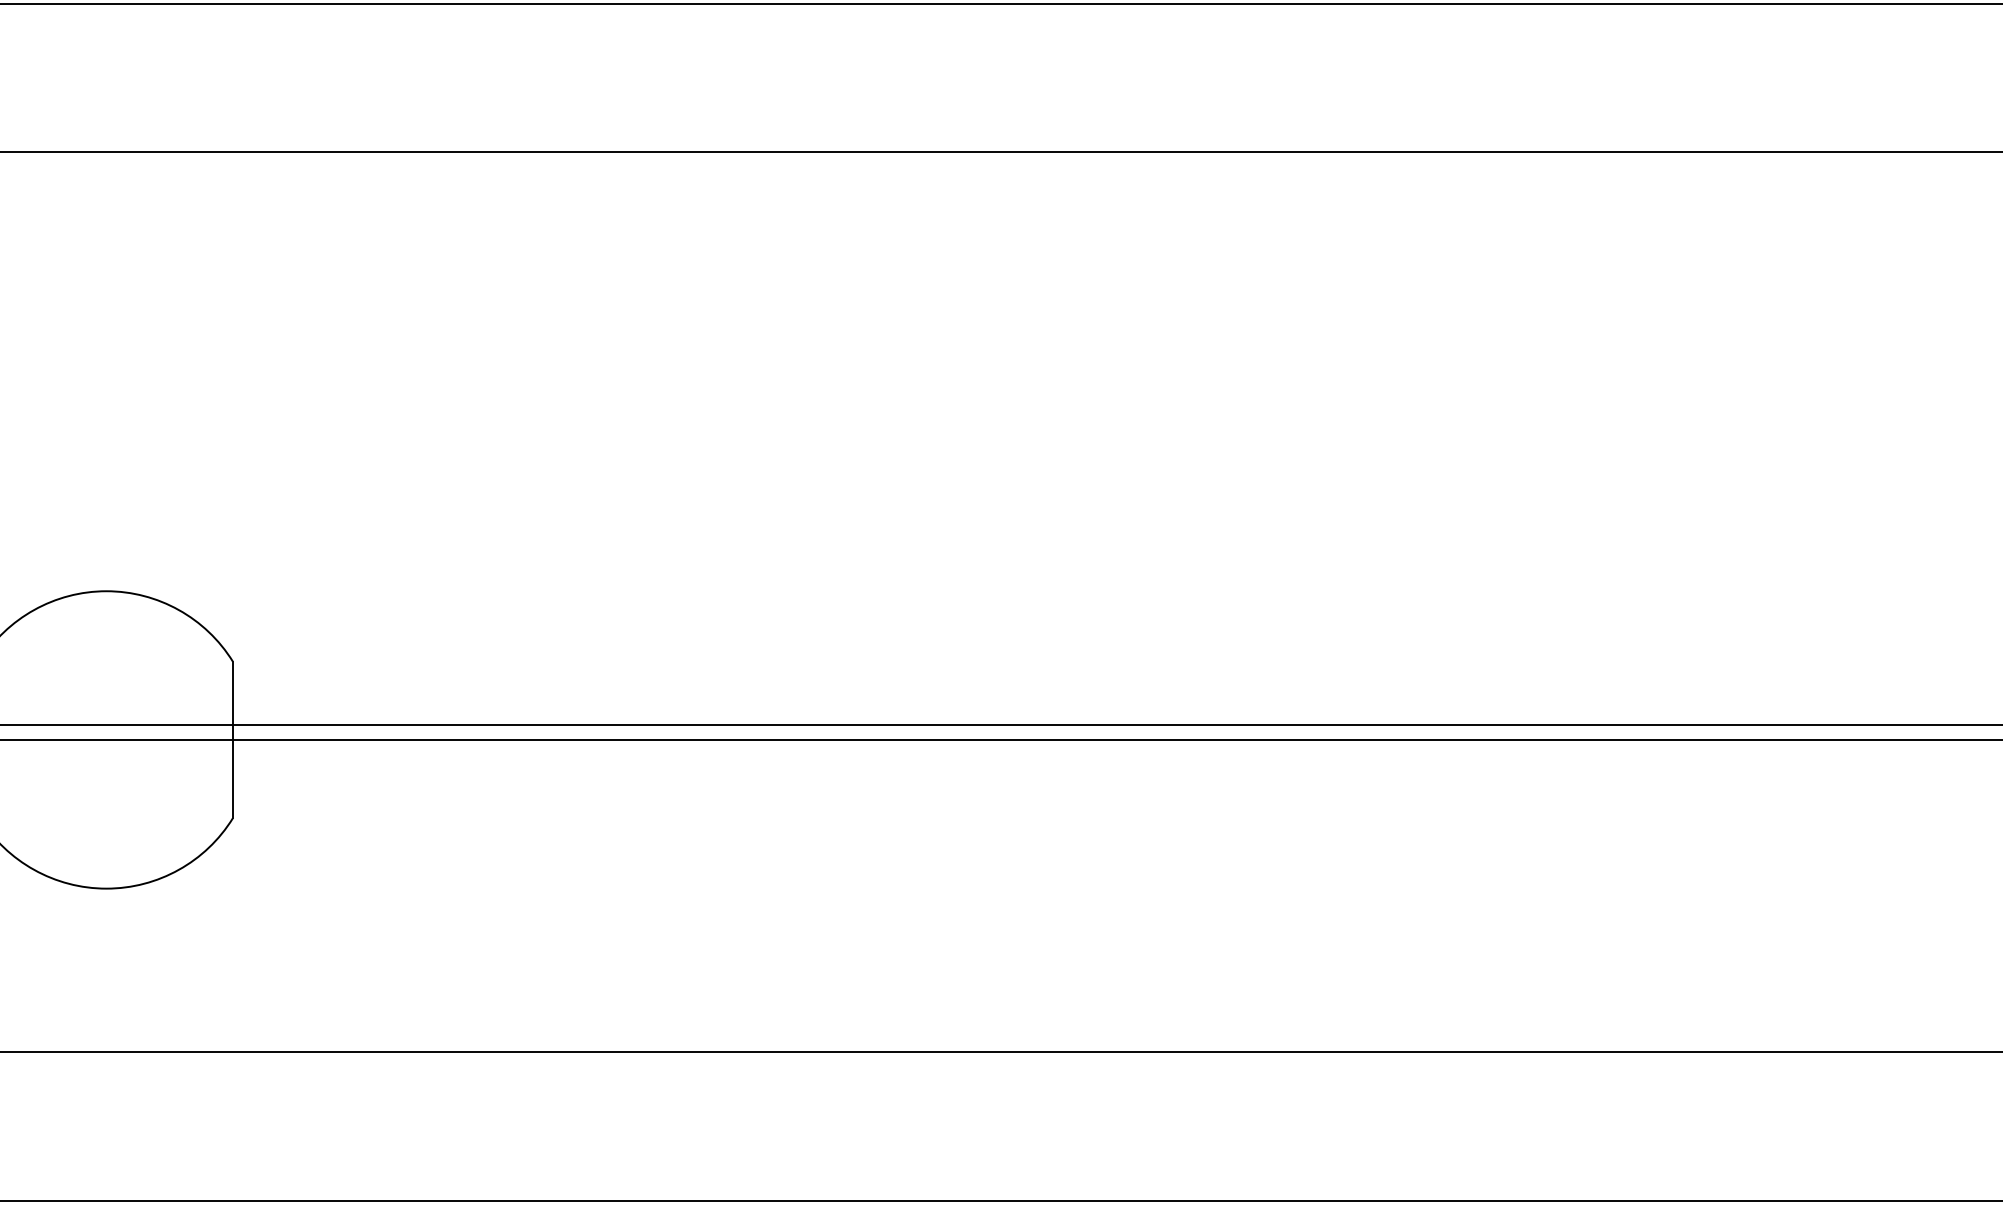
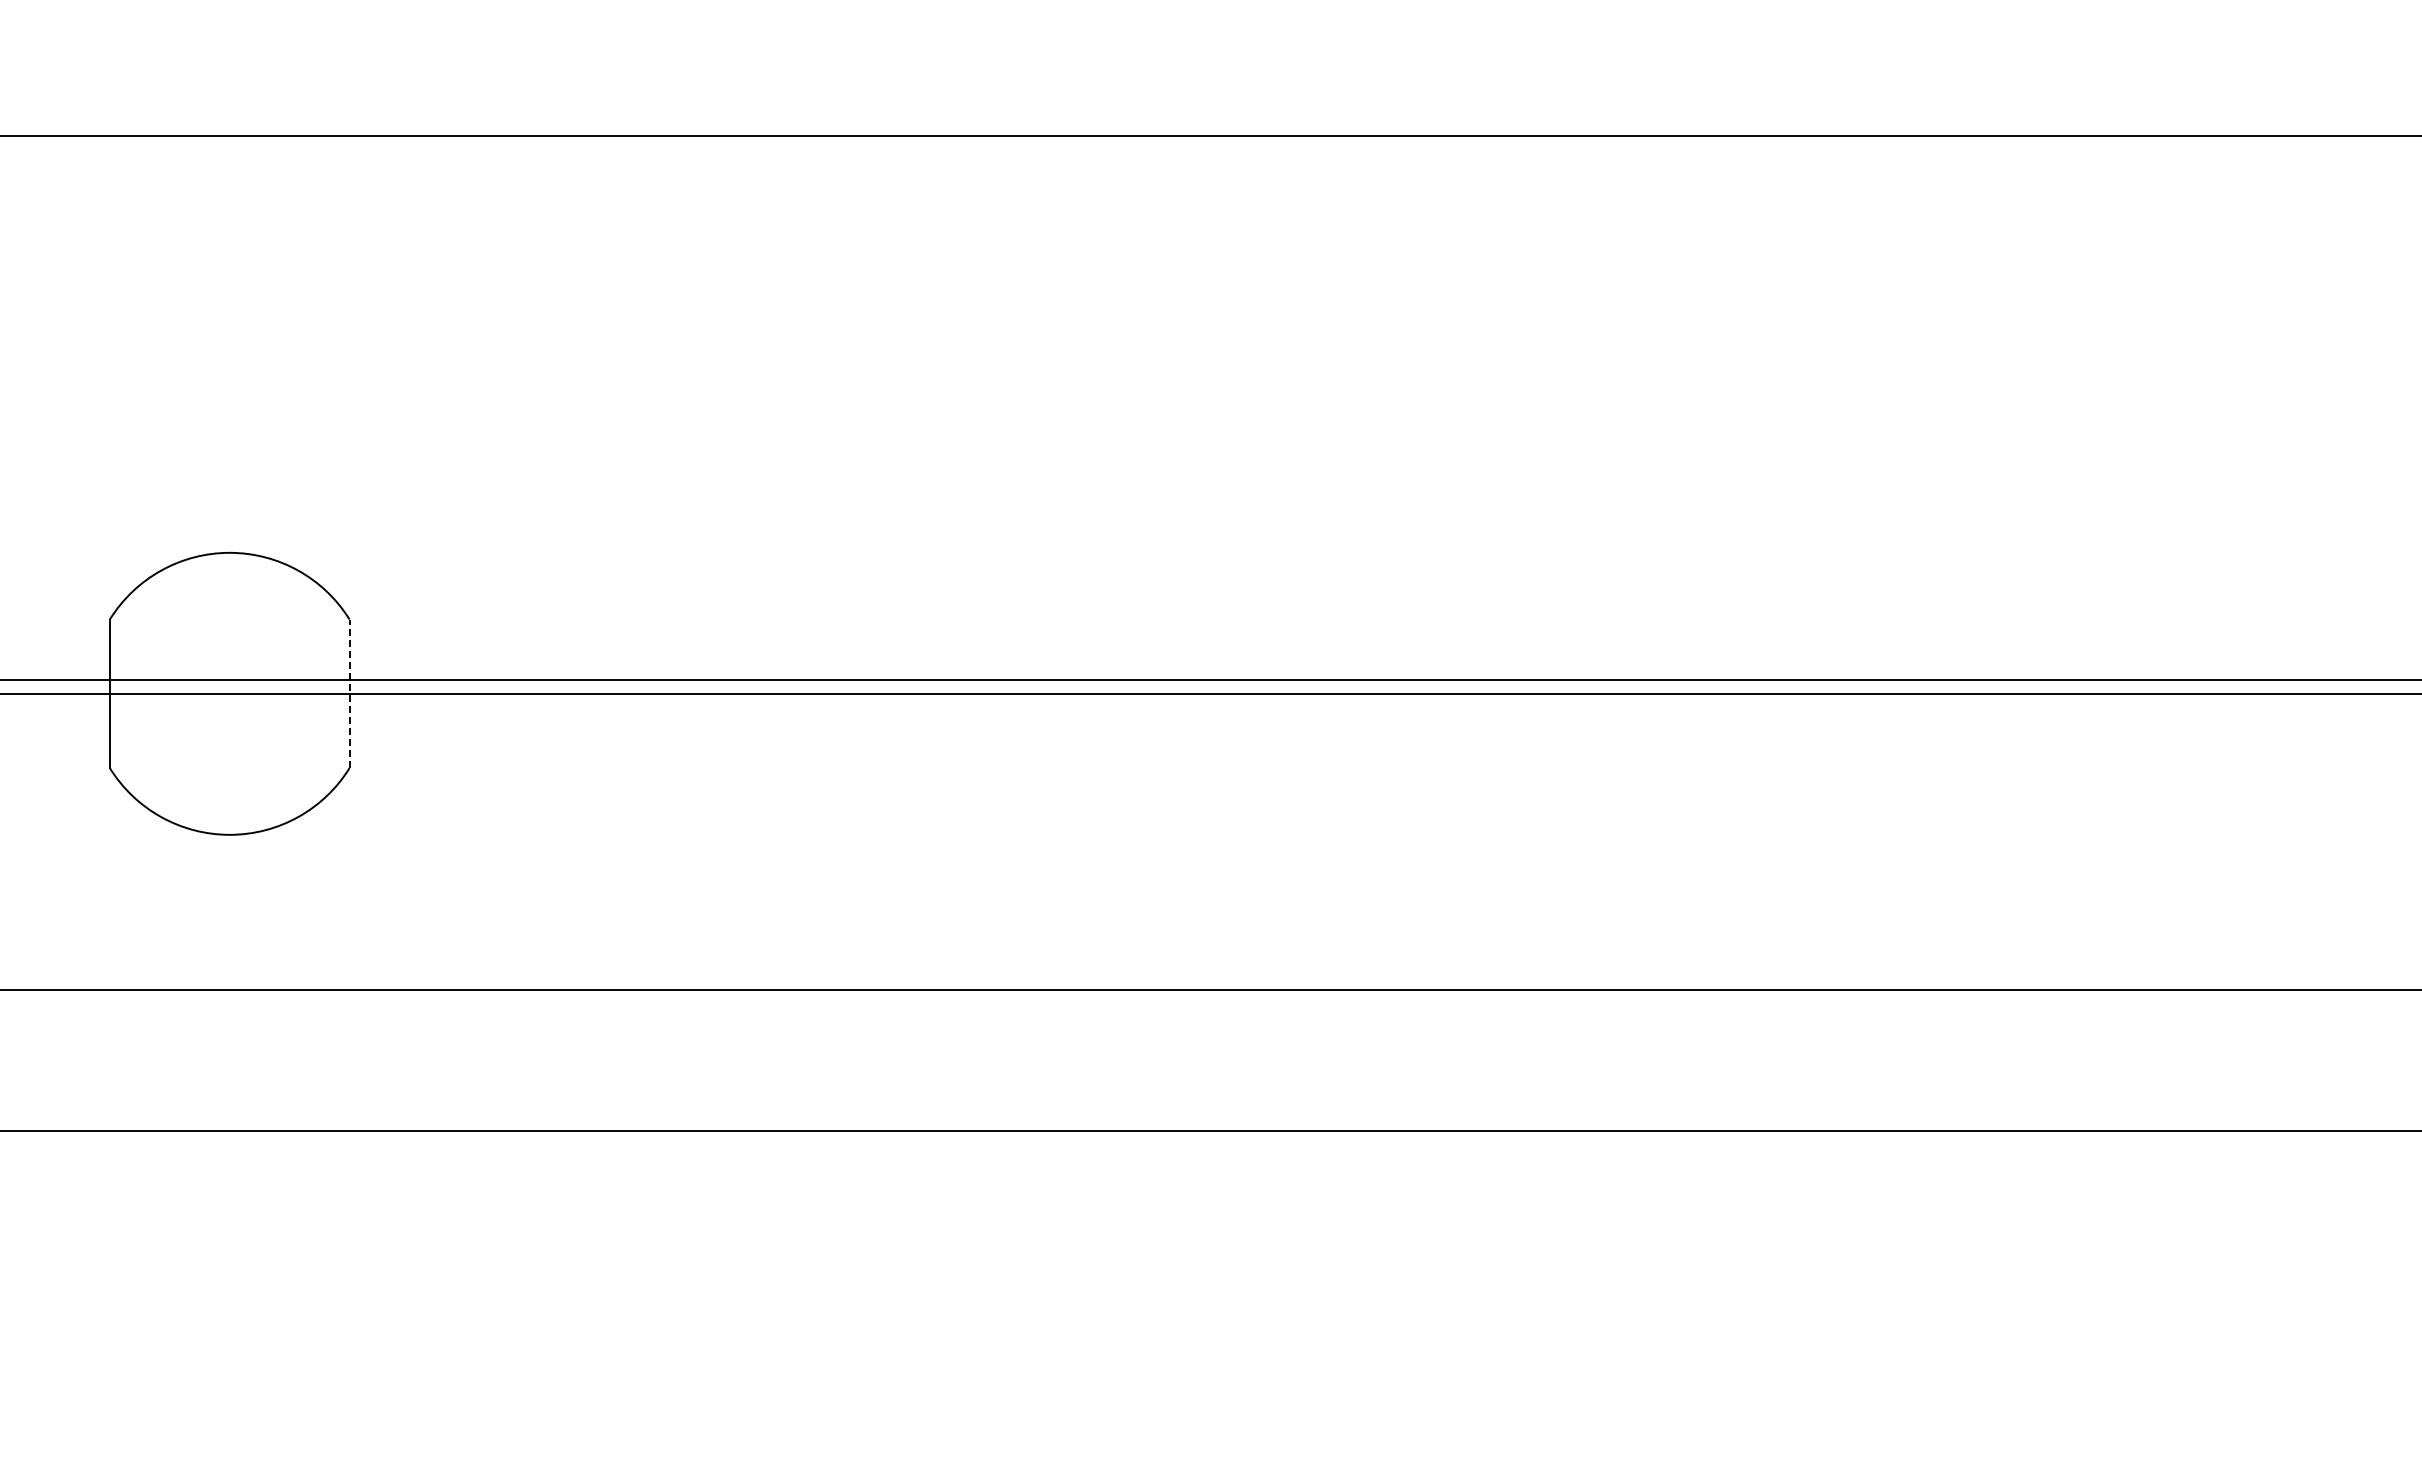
line: (232, 739) -> (349, 693), solid -> dashed

